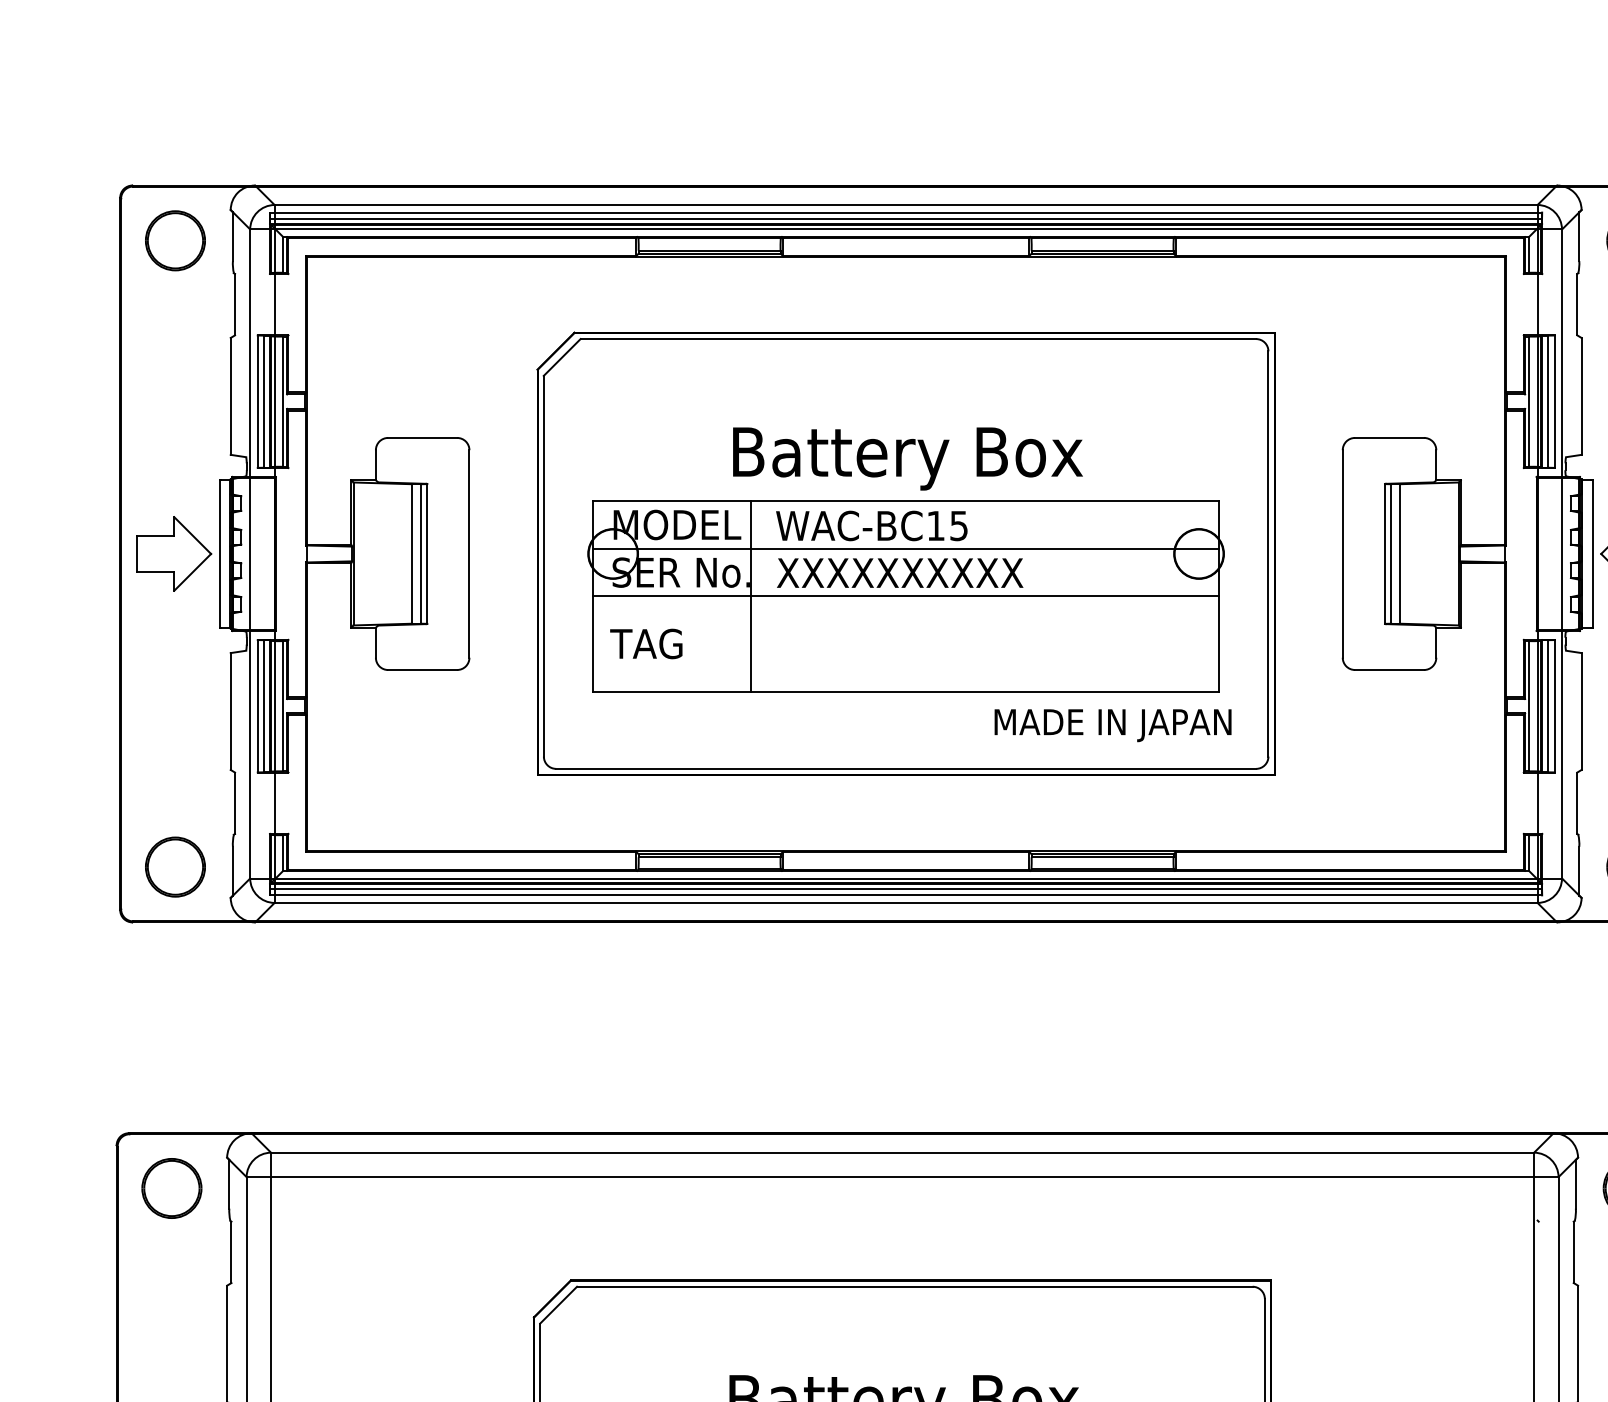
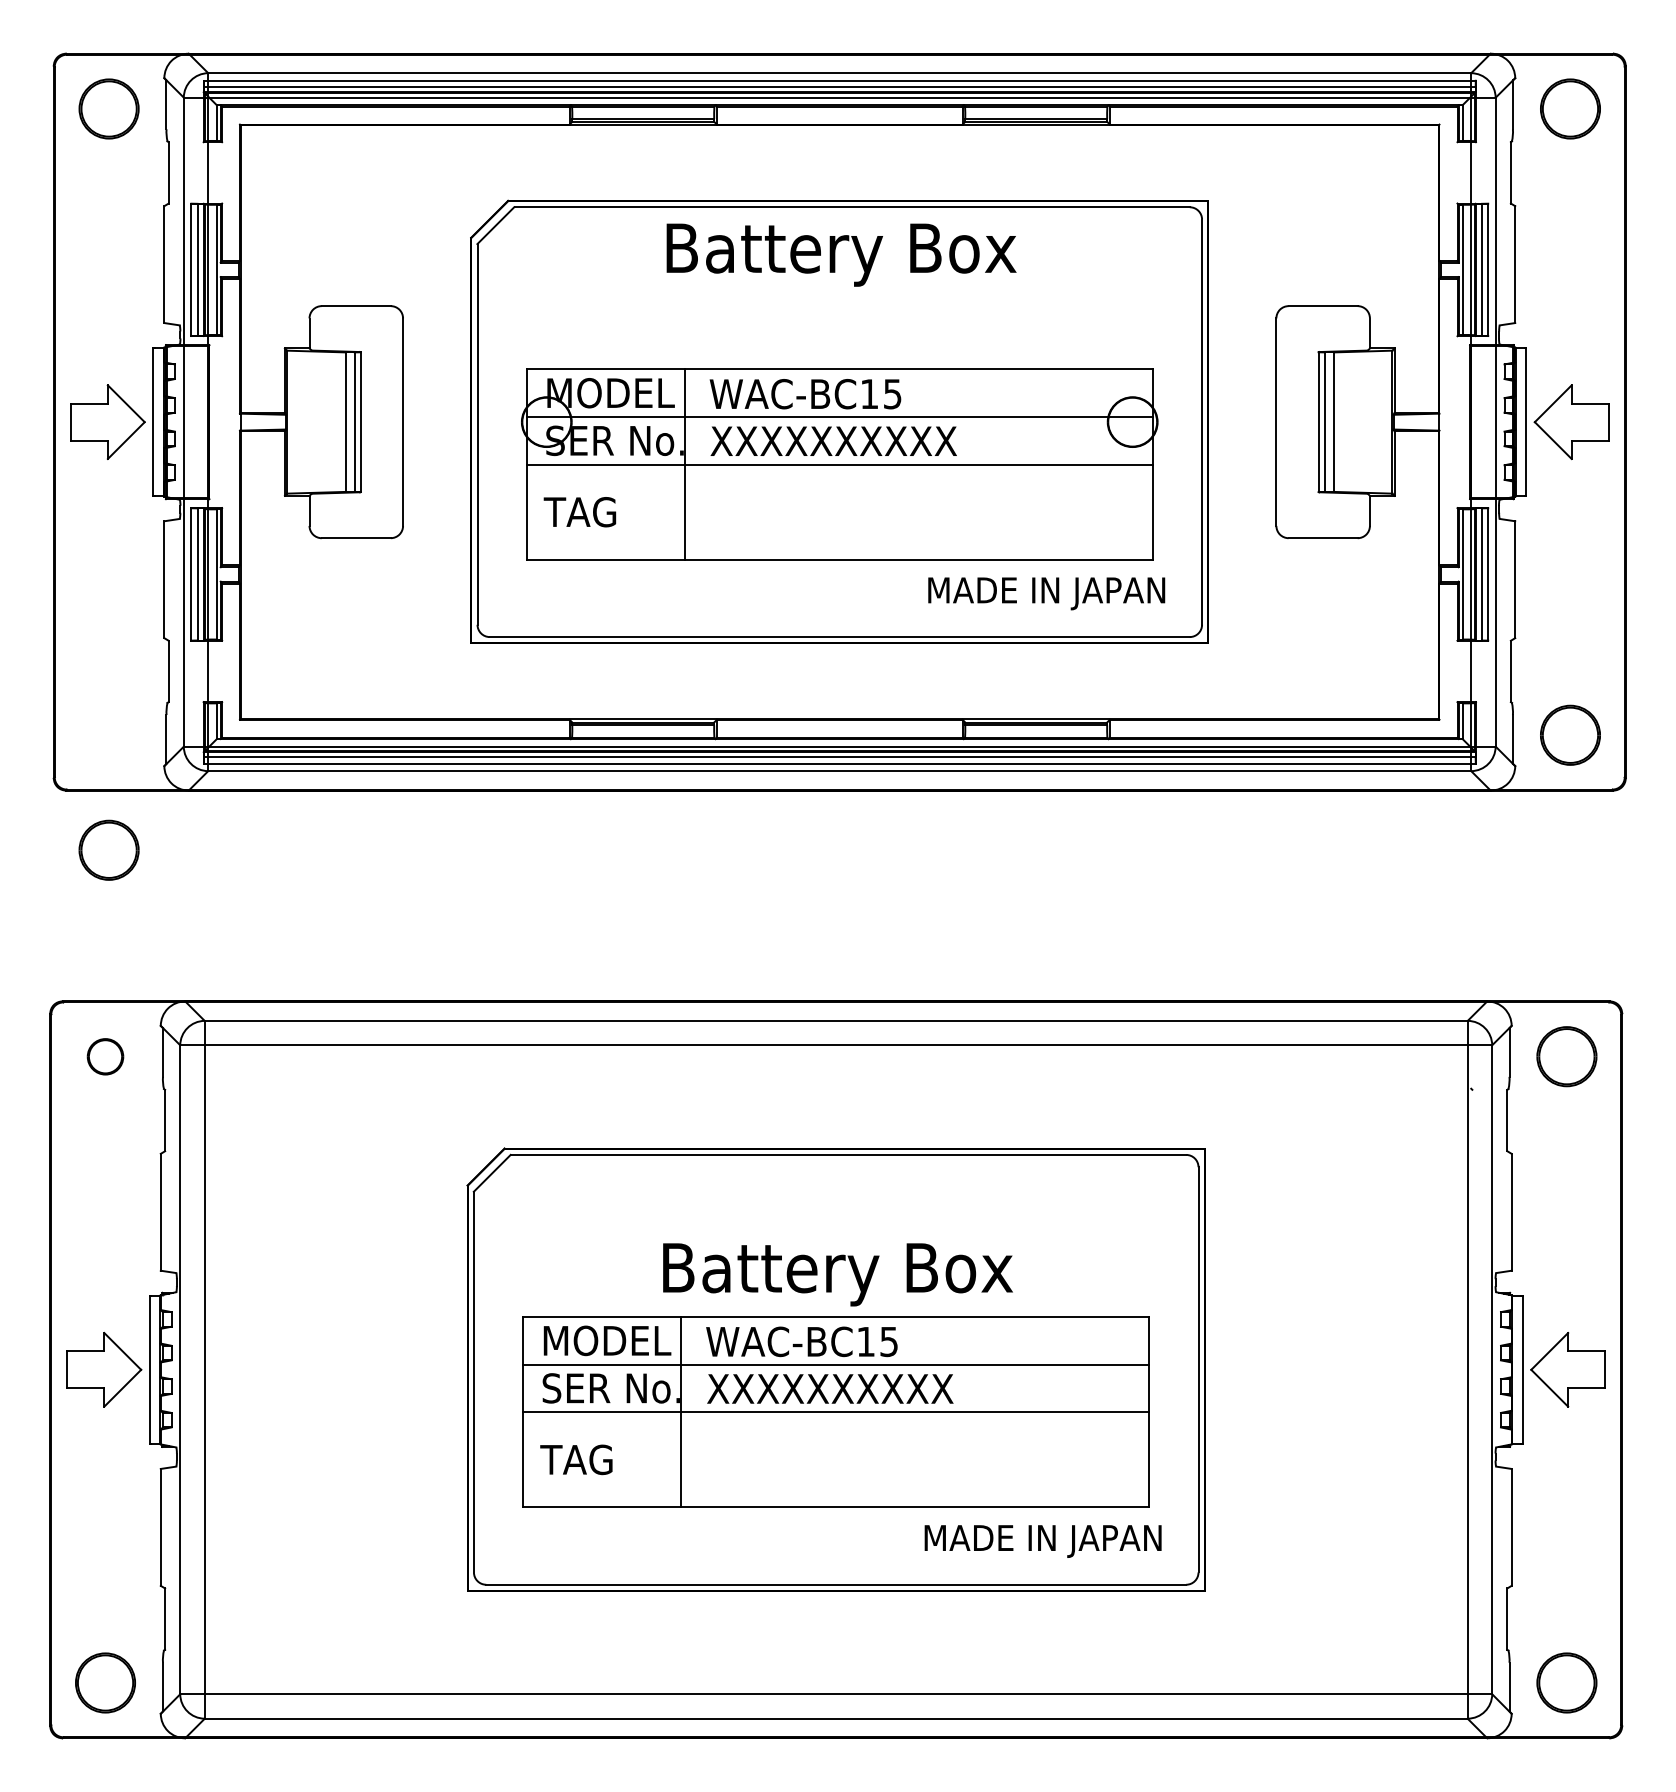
text: (907, 458) -> (841, 254), moved
part: (174, 866) -> (108, 849), moved
part: (171, 1188) -> (105, 1056), size x0.6

